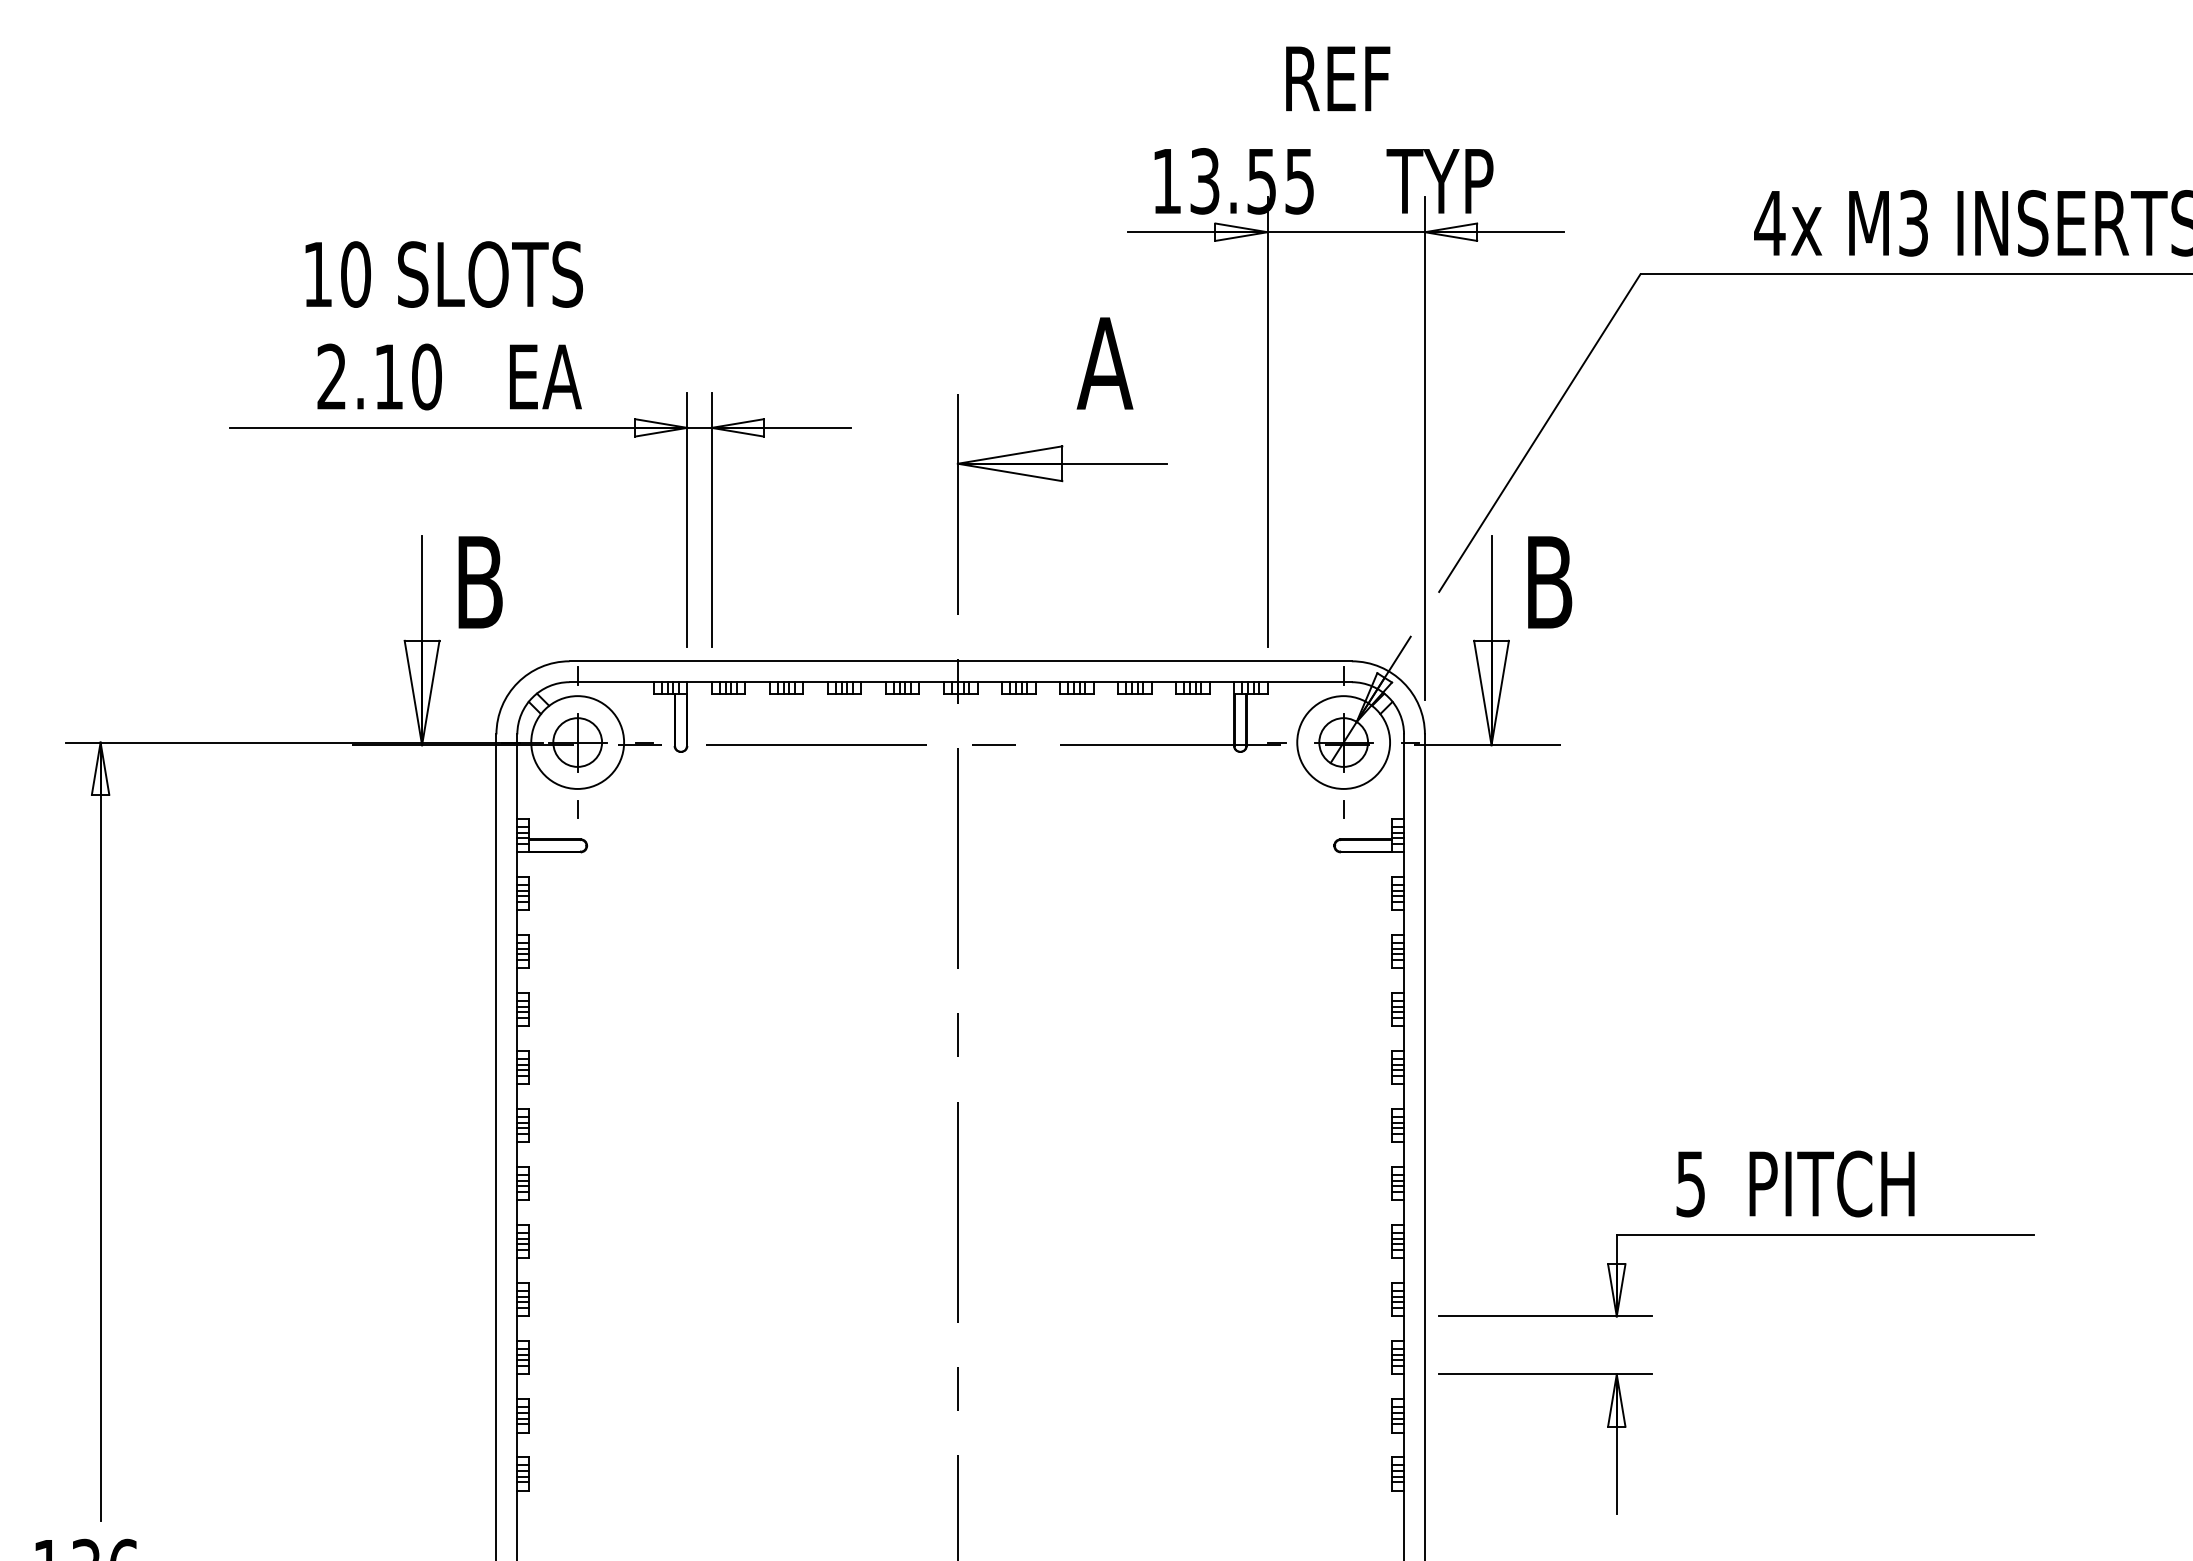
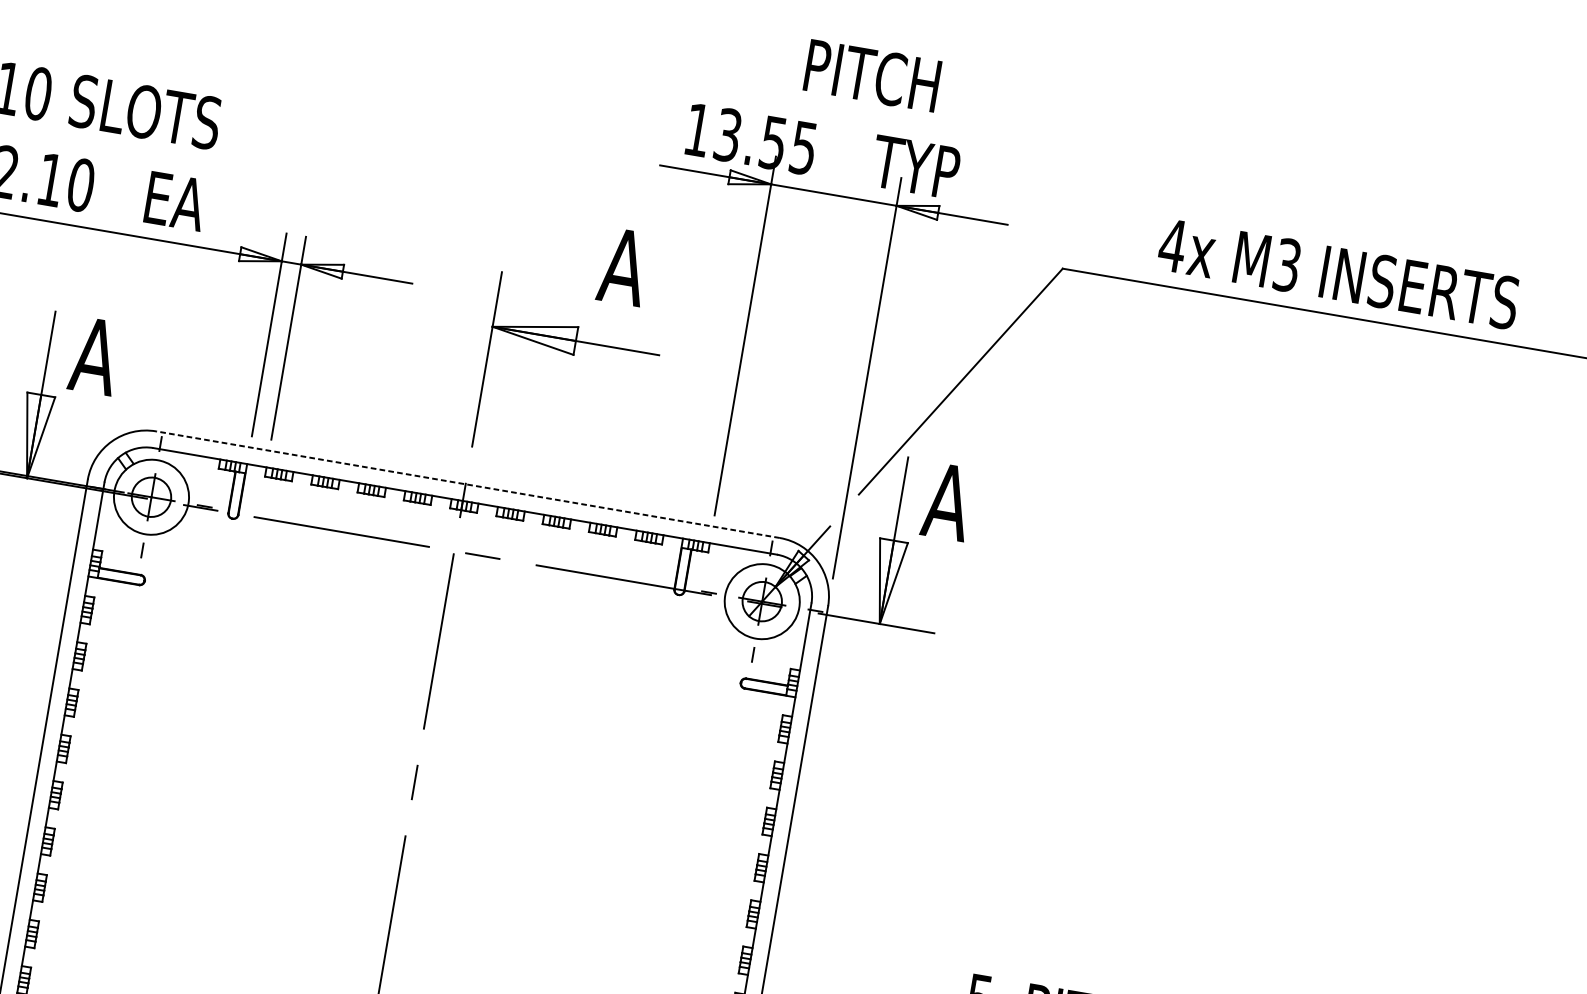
text: (1371, 78) -> (874, 75), REF -> PITCH
text: (479, 582) -> (95, 356), B -> A
text: (1548, 582) -> (947, 501), B -> A
line: (960, 661) -> (467, 484), solid -> dashed

